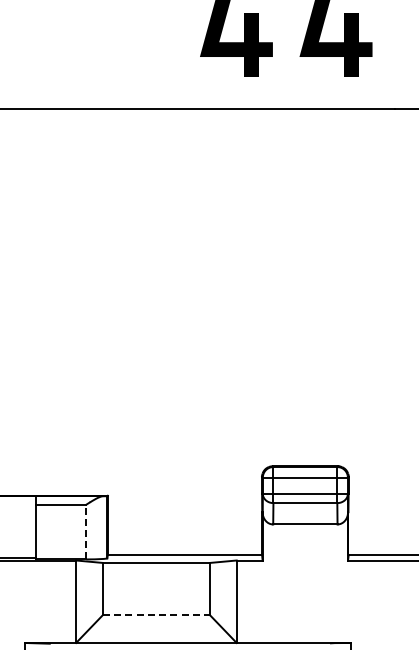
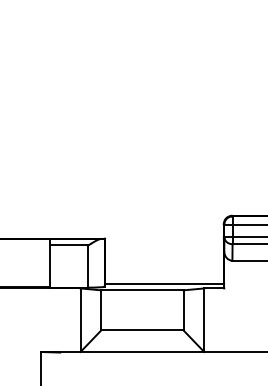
line: (86, 531) -> (88, 266), dashed -> solid
line: (156, 615) -> (142, 330), dashed -> solid

